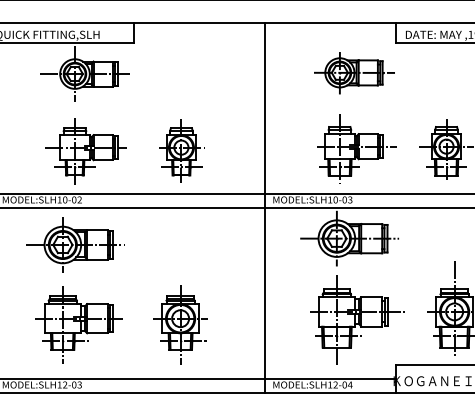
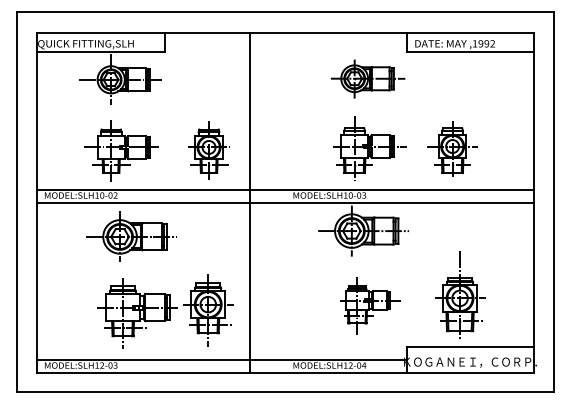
line: (264, 207) -> (249, 202), moved
part: (75, 244) -> (131, 236), moved
part: (357, 319) -> (370, 305), size x0.7
part: (78, 325) -> (137, 313), moved

